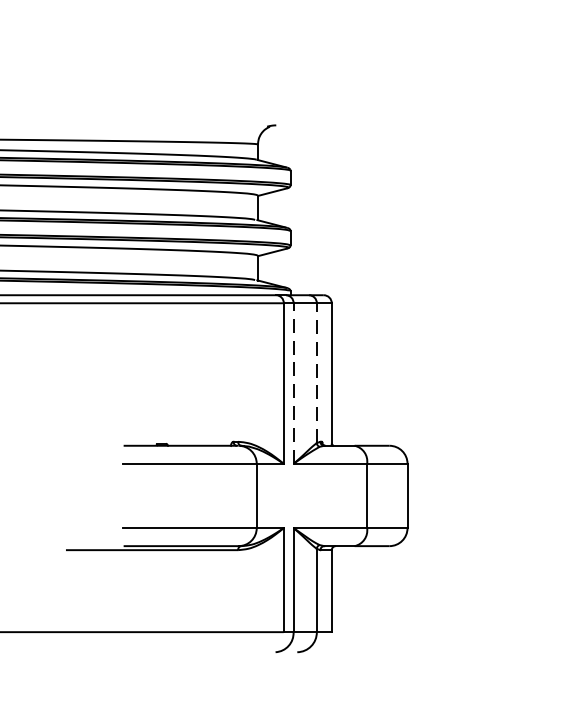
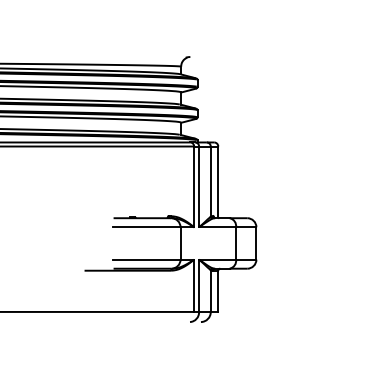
line: (316, 372) -> (210, 181), dashed -> solid
line: (294, 382) -> (199, 186), dashed -> solid

